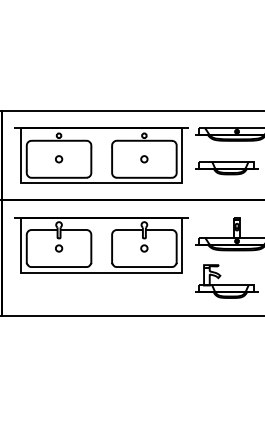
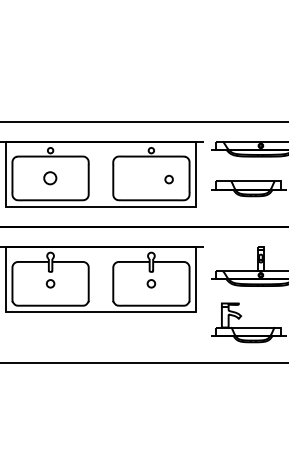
circle: (59, 159) -> (51, 178), size x1.6
circle: (144, 159) -> (169, 179), moved

